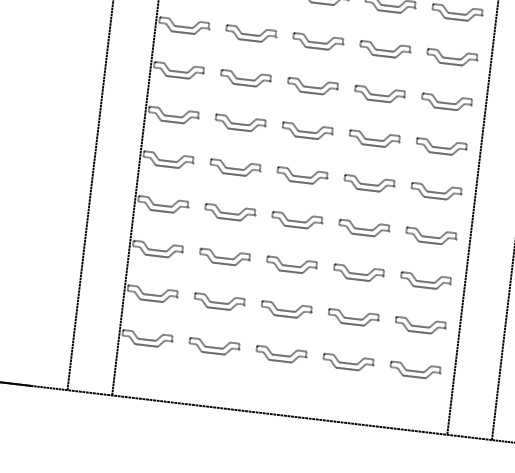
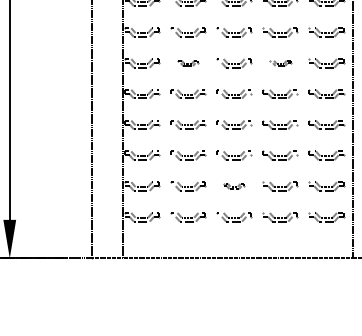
part: (241, 123) -> (188, 63), size x0.6
part: (374, 139) -> (280, 63), size x0.6
part: (286, 310) -> (234, 186), size x0.6

